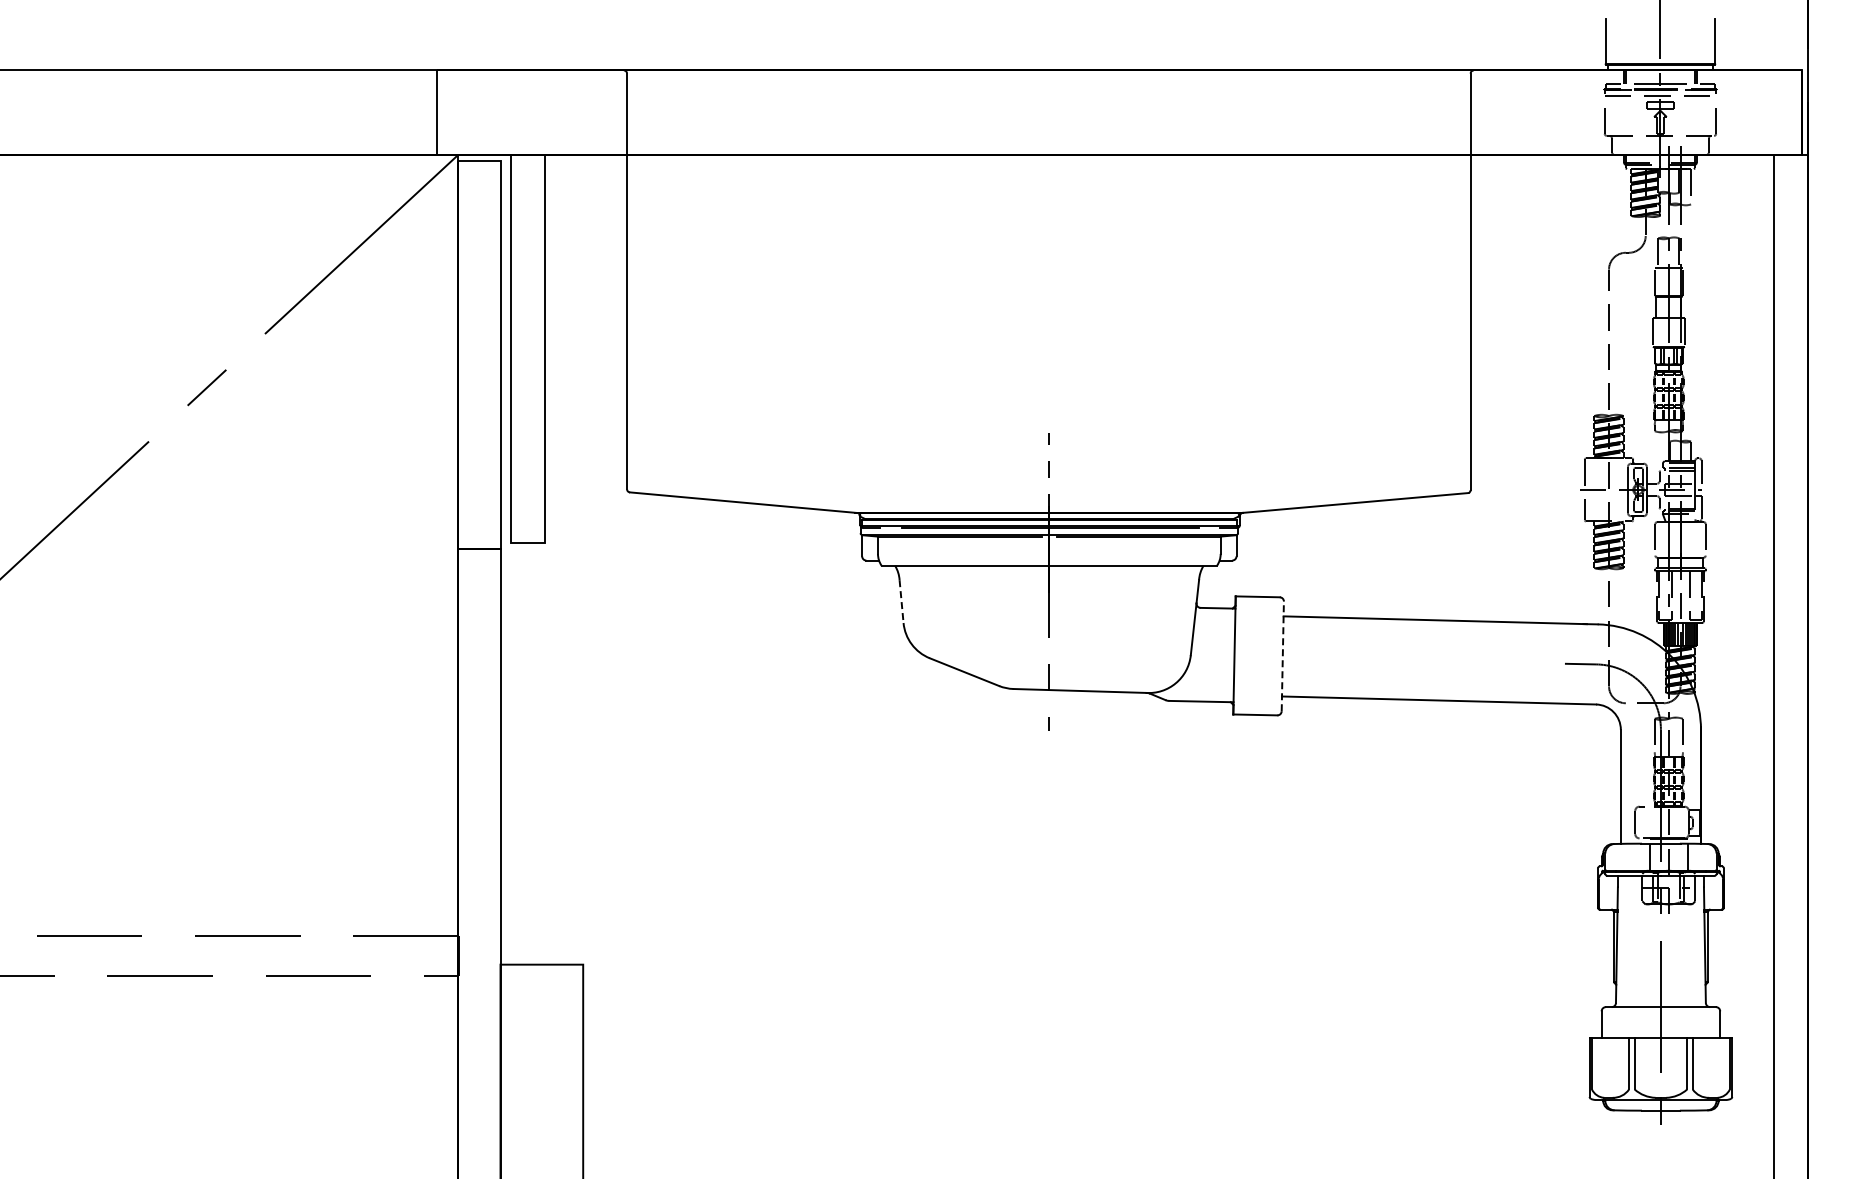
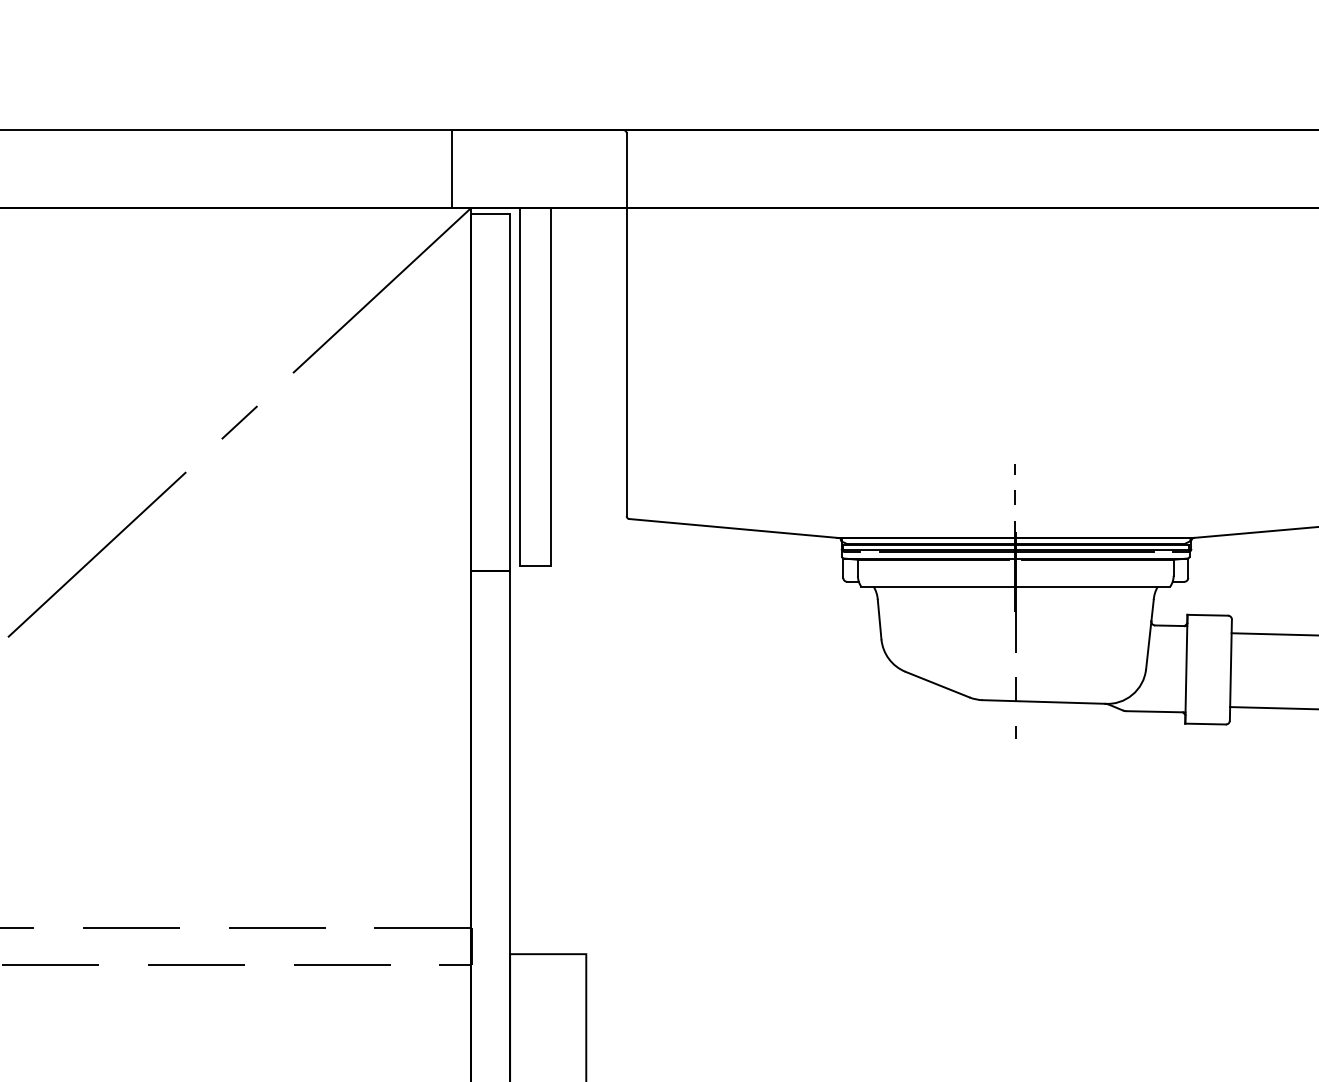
line: (901, 601) -> (879, 619), dashed -> solid
line: (1282, 656) -> (1230, 670), dashed -> solid

